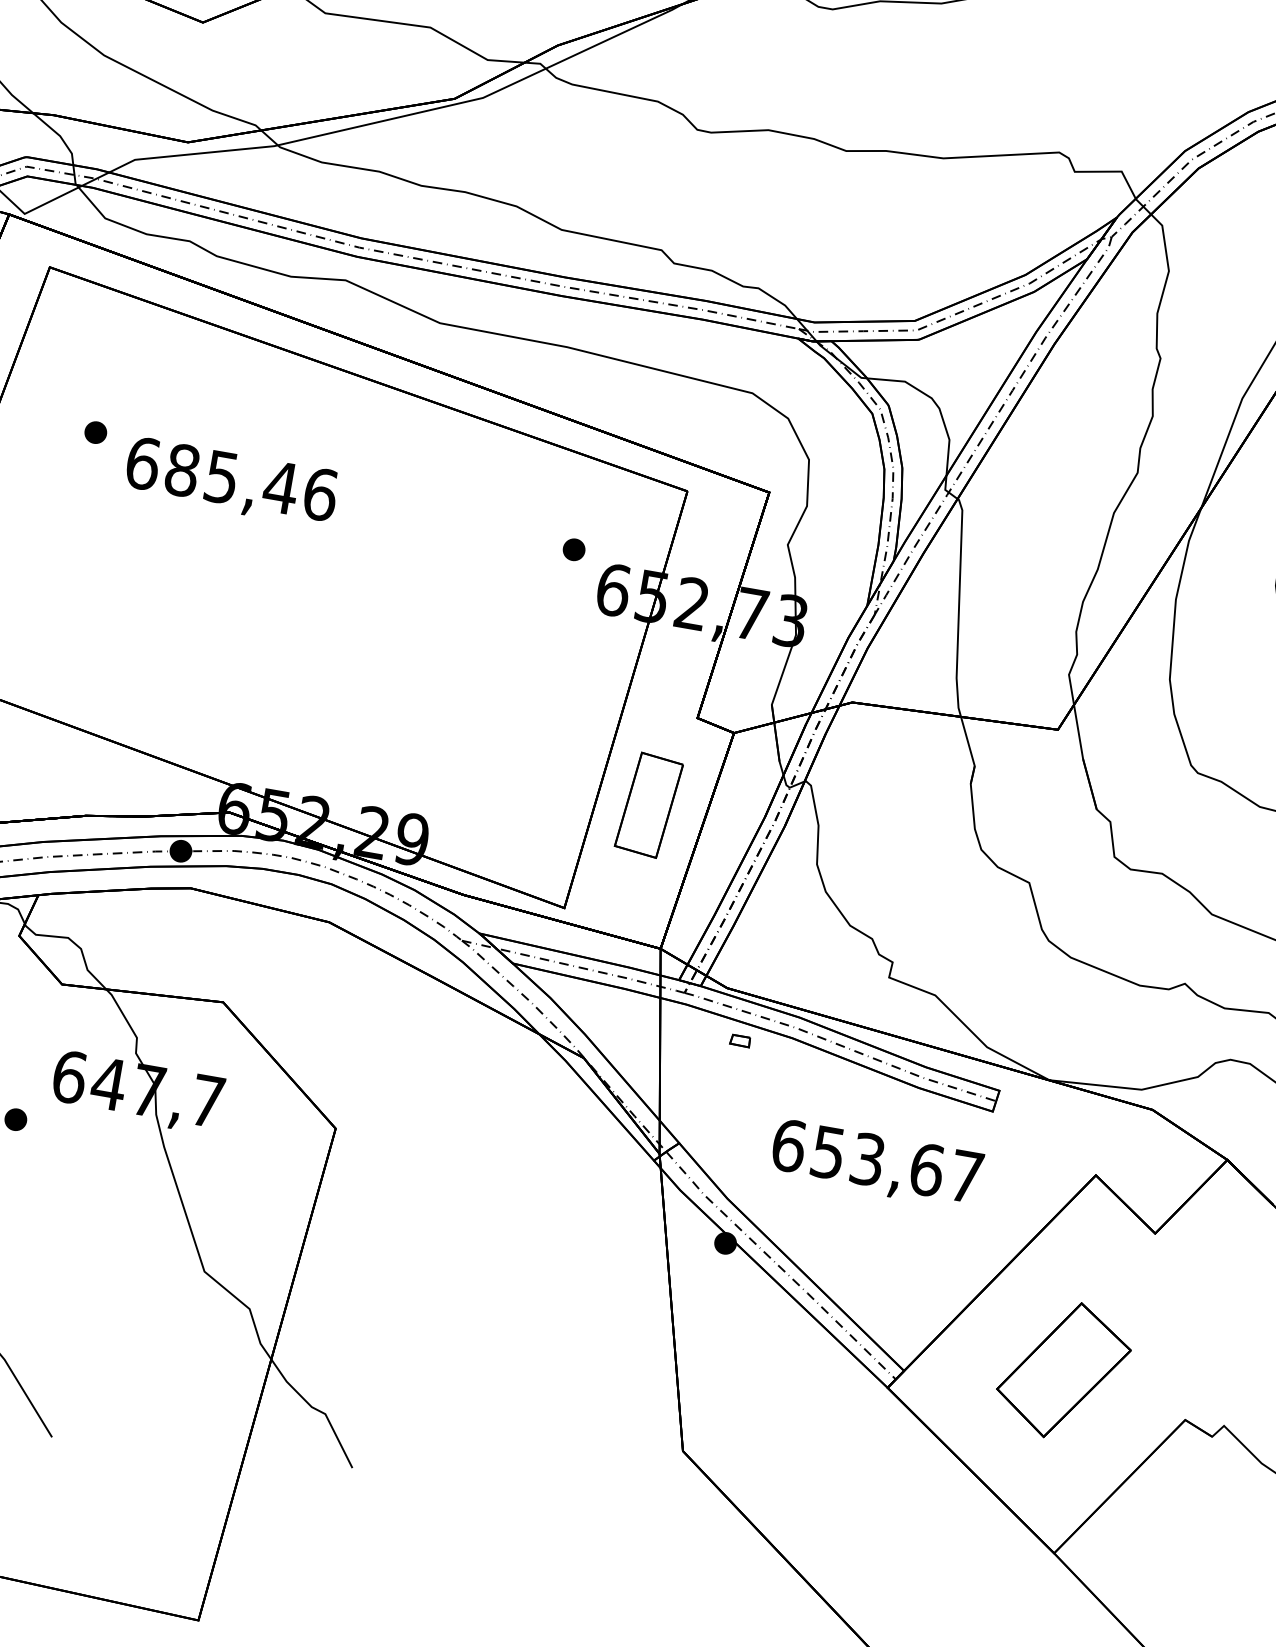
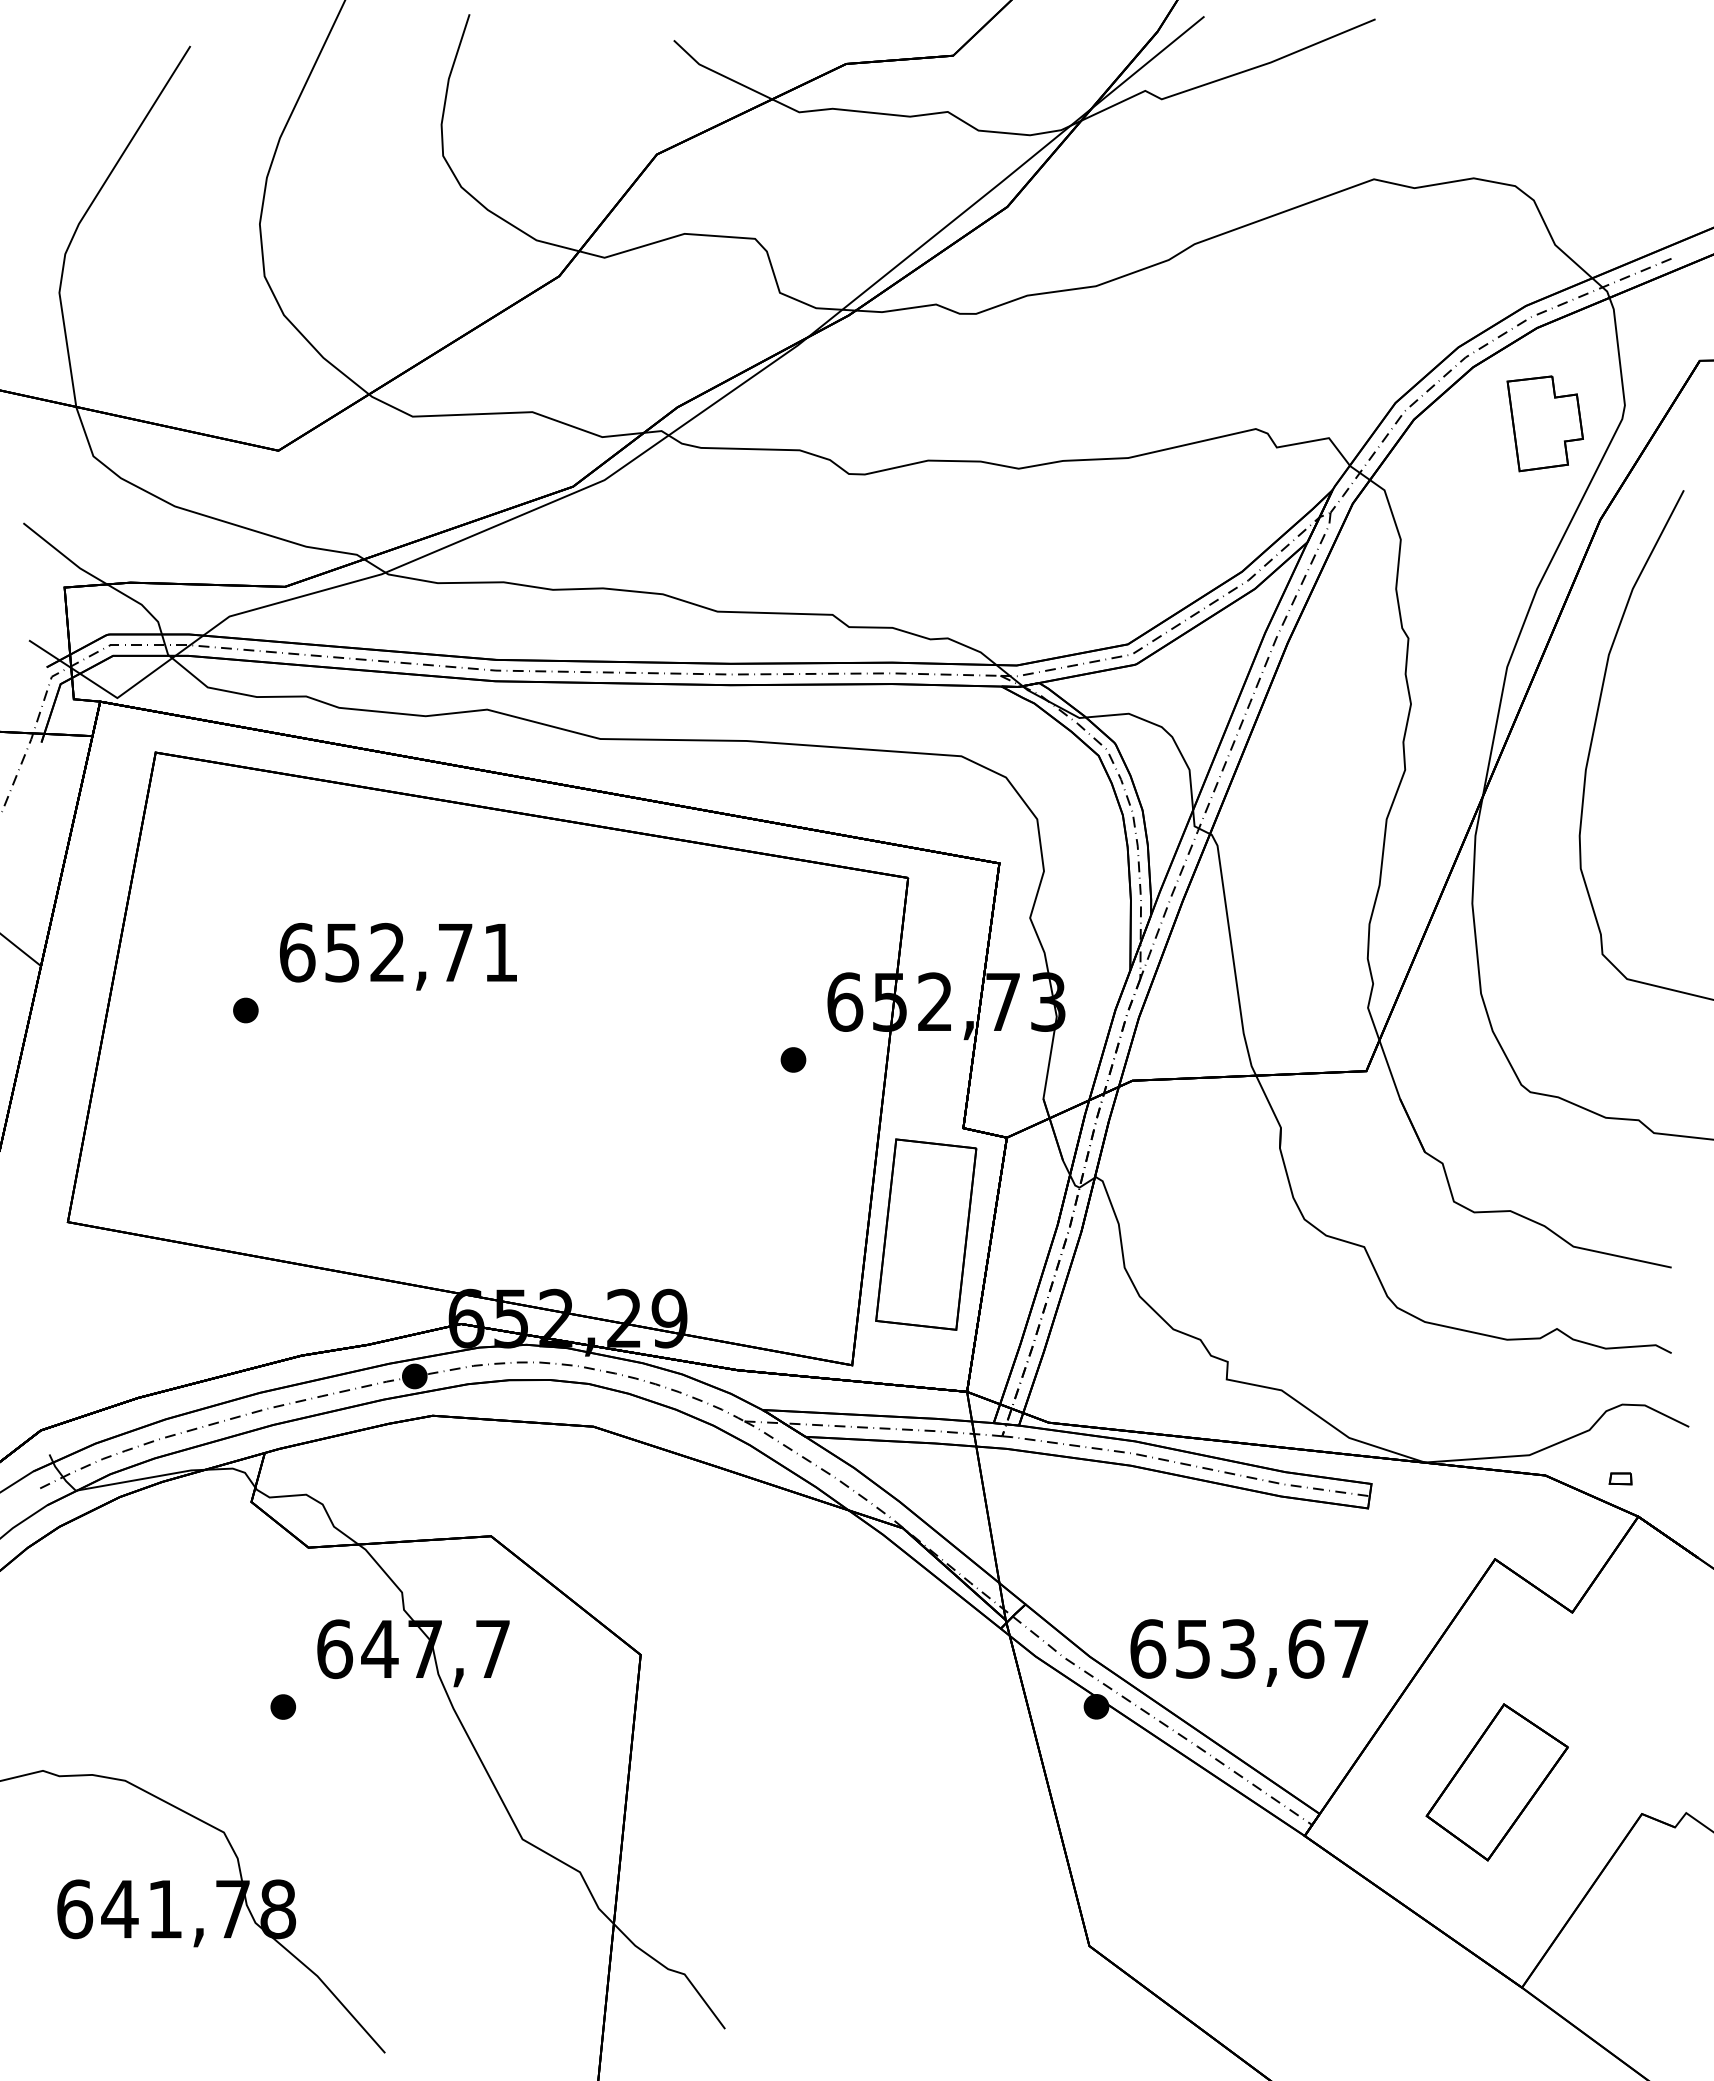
part: (95, 432) -> (245, 1010), moved
text: (251, 482) -> (421, 952), 685,46 -> 652,71
part: (574, 549) -> (793, 1059), moved
part: (649, 805) -> (926, 1234), size x1.67
part: (740, 1040) -> (1620, 1478), moved
text: (876, 1164) -> (1248, 1652), moved

